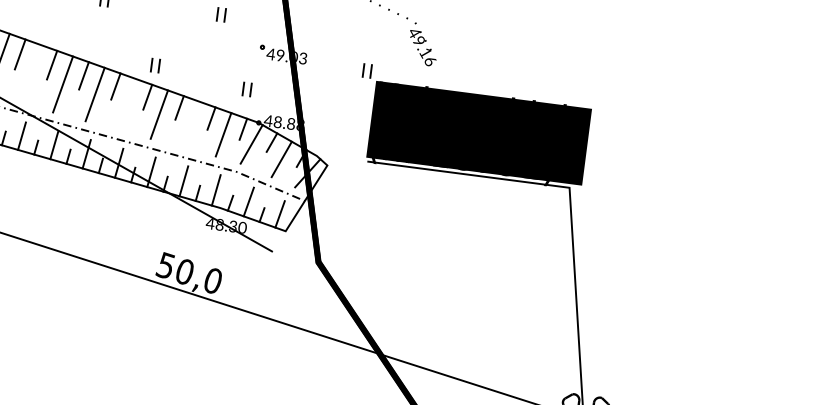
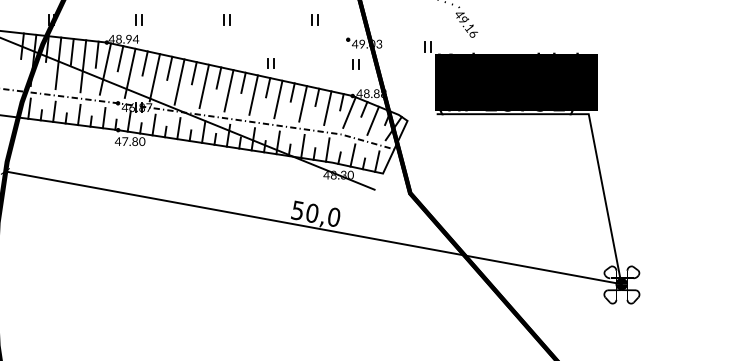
line: (30, 73) -> (179, 81), added
part: (246, 89) -> (355, 64), moved
line: (127, 103) -> (253, 94), added
line: (190, 124) -> (302, 103), added

